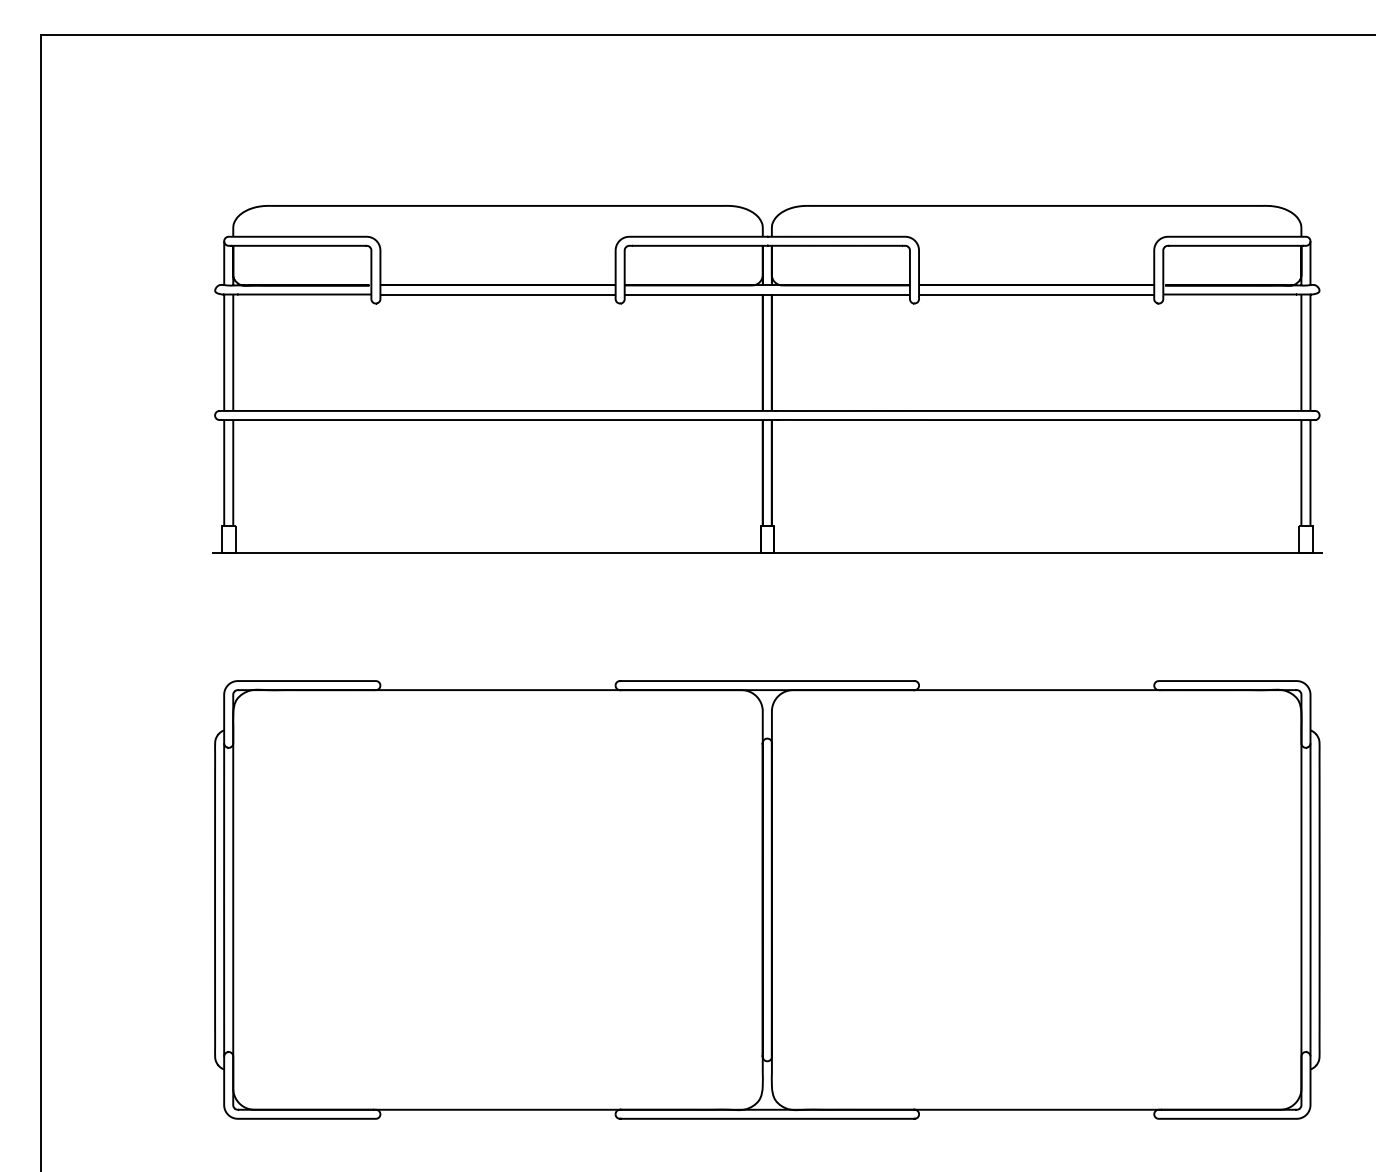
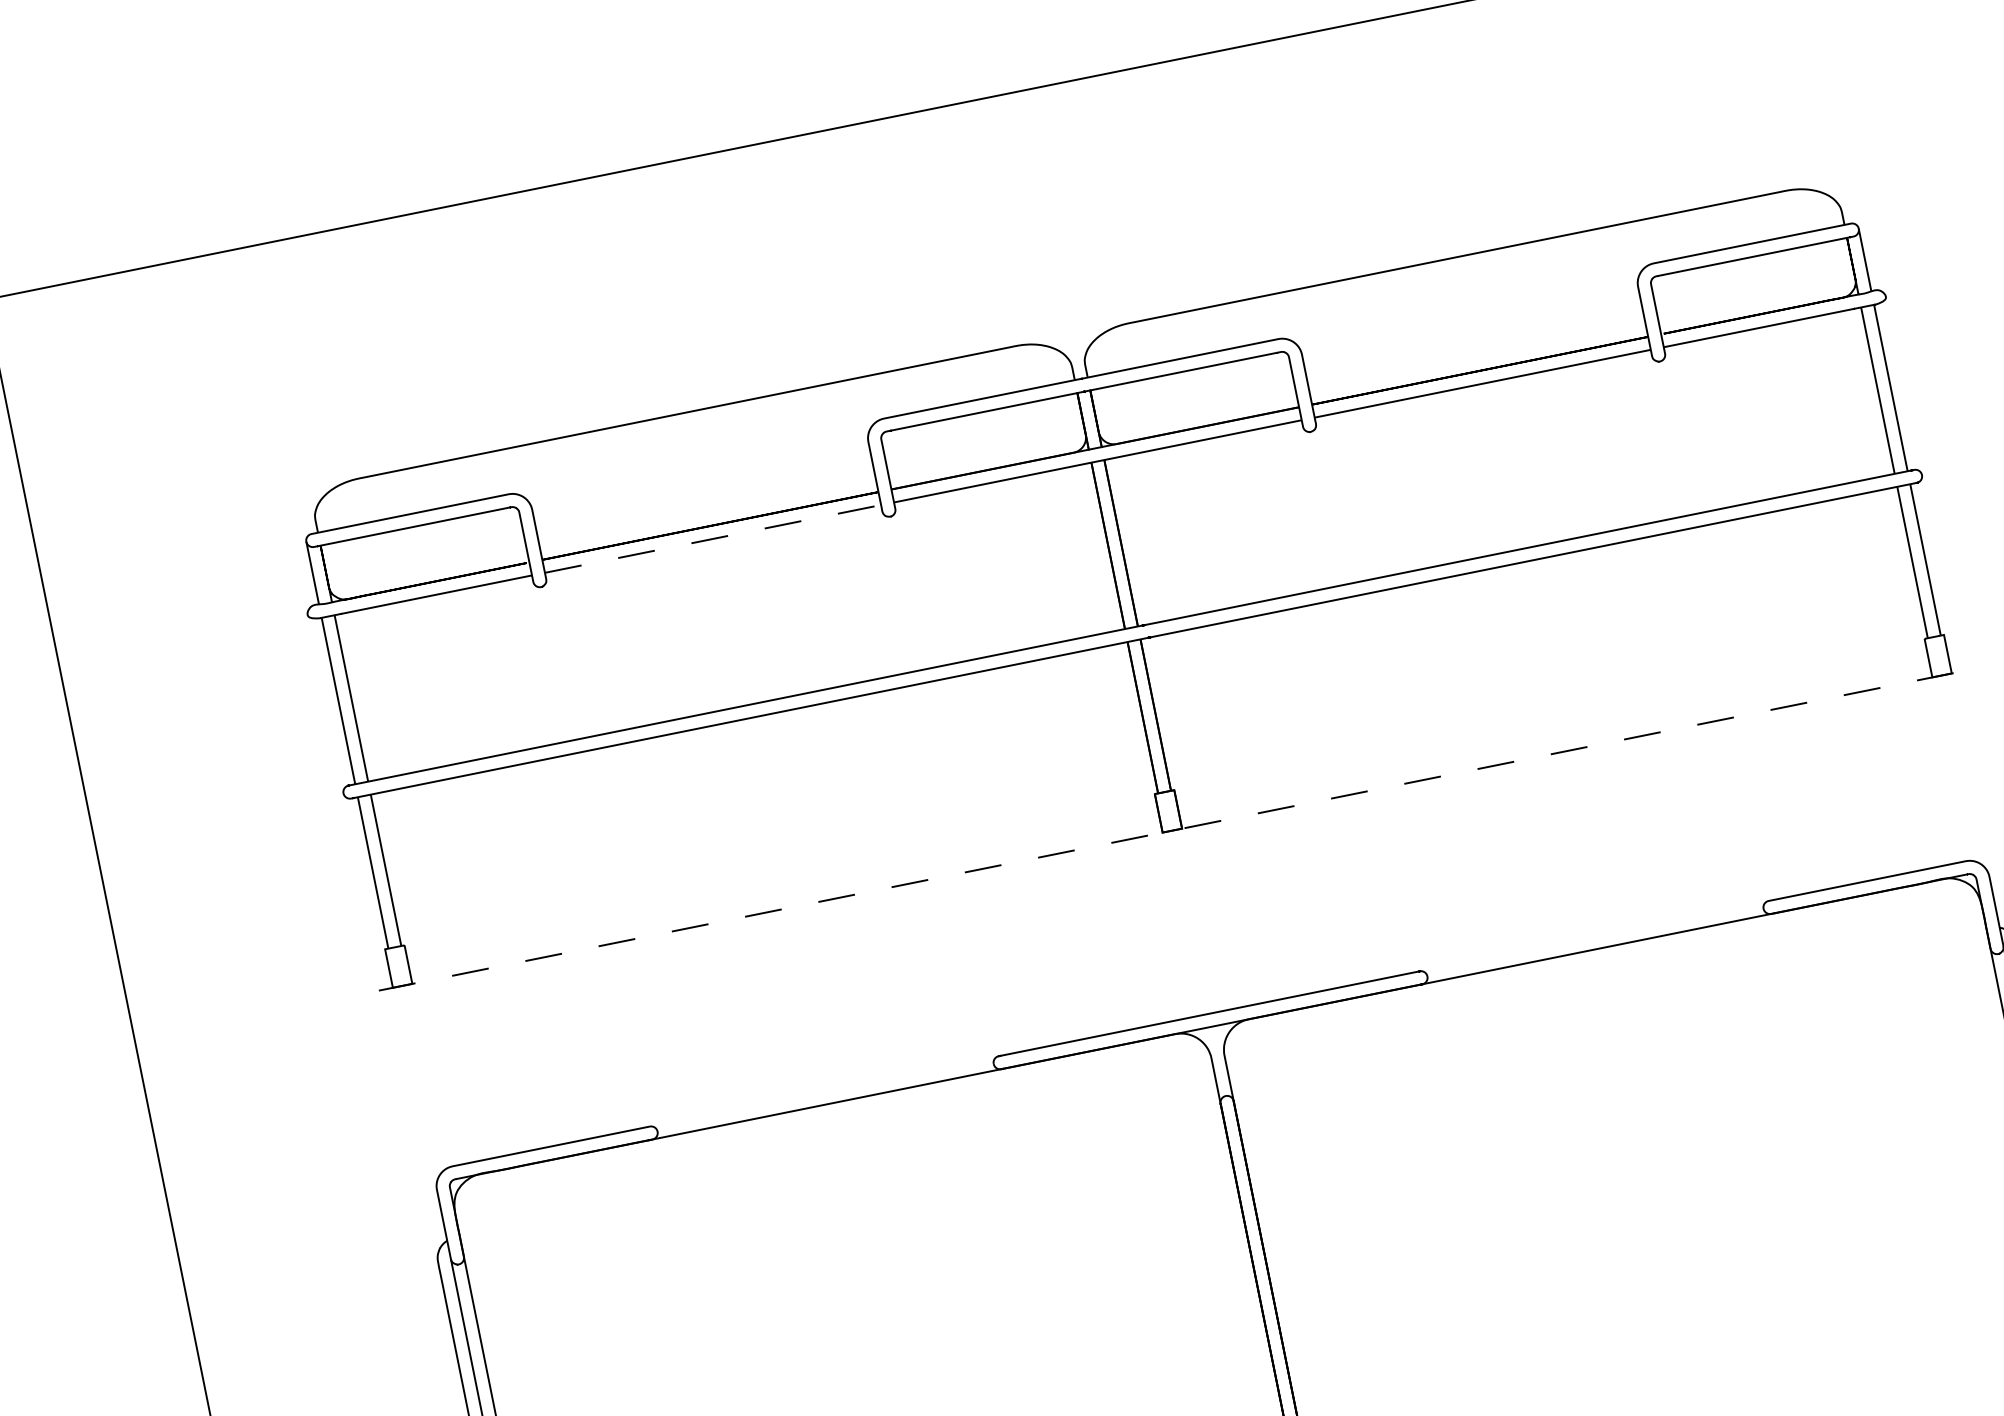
line: (498, 294) -> (713, 538), solid -> dashed
line: (767, 552) -> (1172, 829), solid -> dashed

